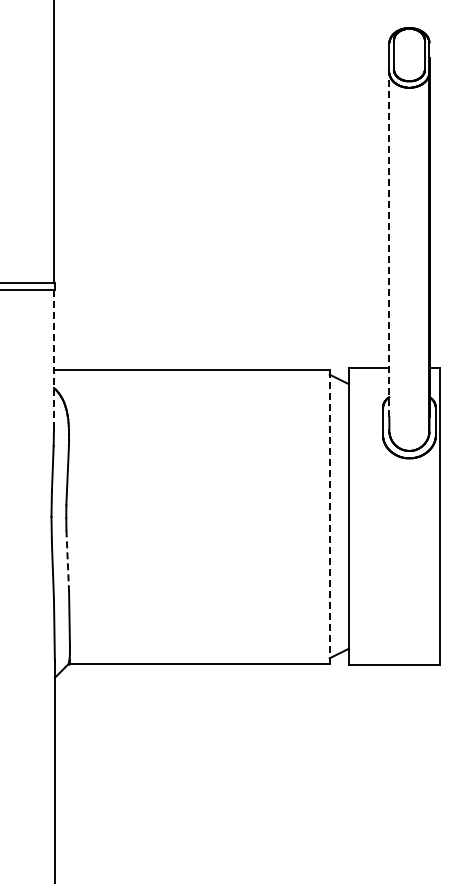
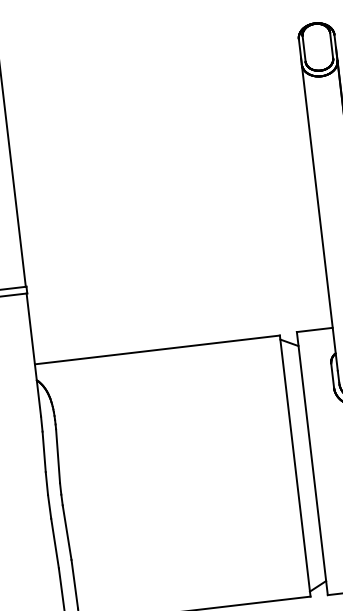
line: (389, 241) -> (319, 215), dashed -> solid
line: (53, 360) -> (33, 355), dashed -> solid
line: (329, 517) -> (295, 466), dashed -> solid
line: (67, 561) -> (66, 532), dashed -> solid

